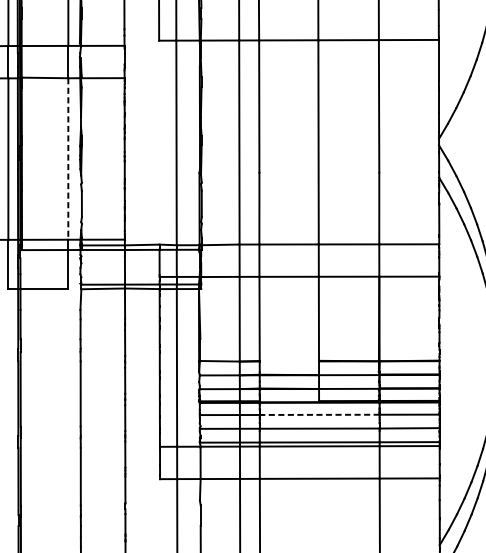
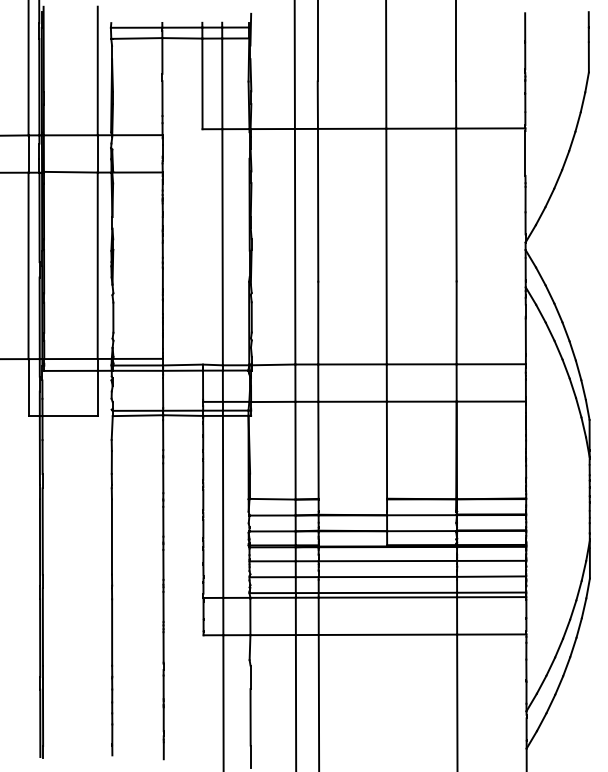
line: (68, 159) -> (97, 266), dashed -> solid
line: (319, 415) -> (387, 561), dashed -> solid

